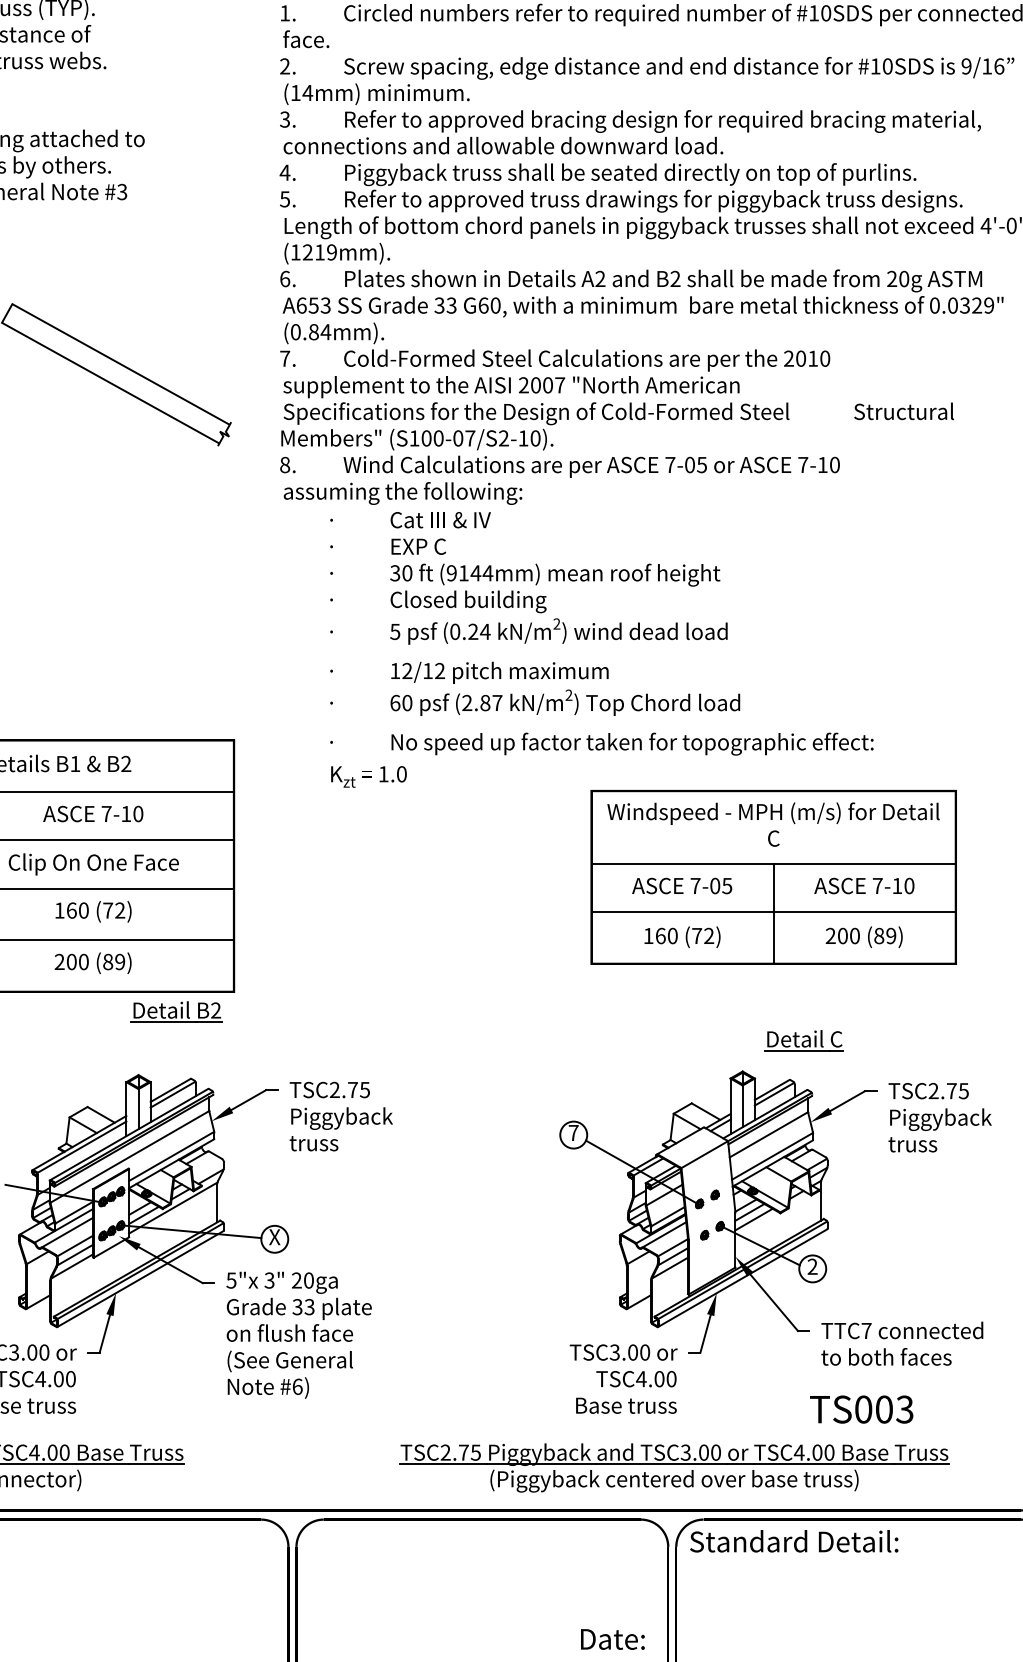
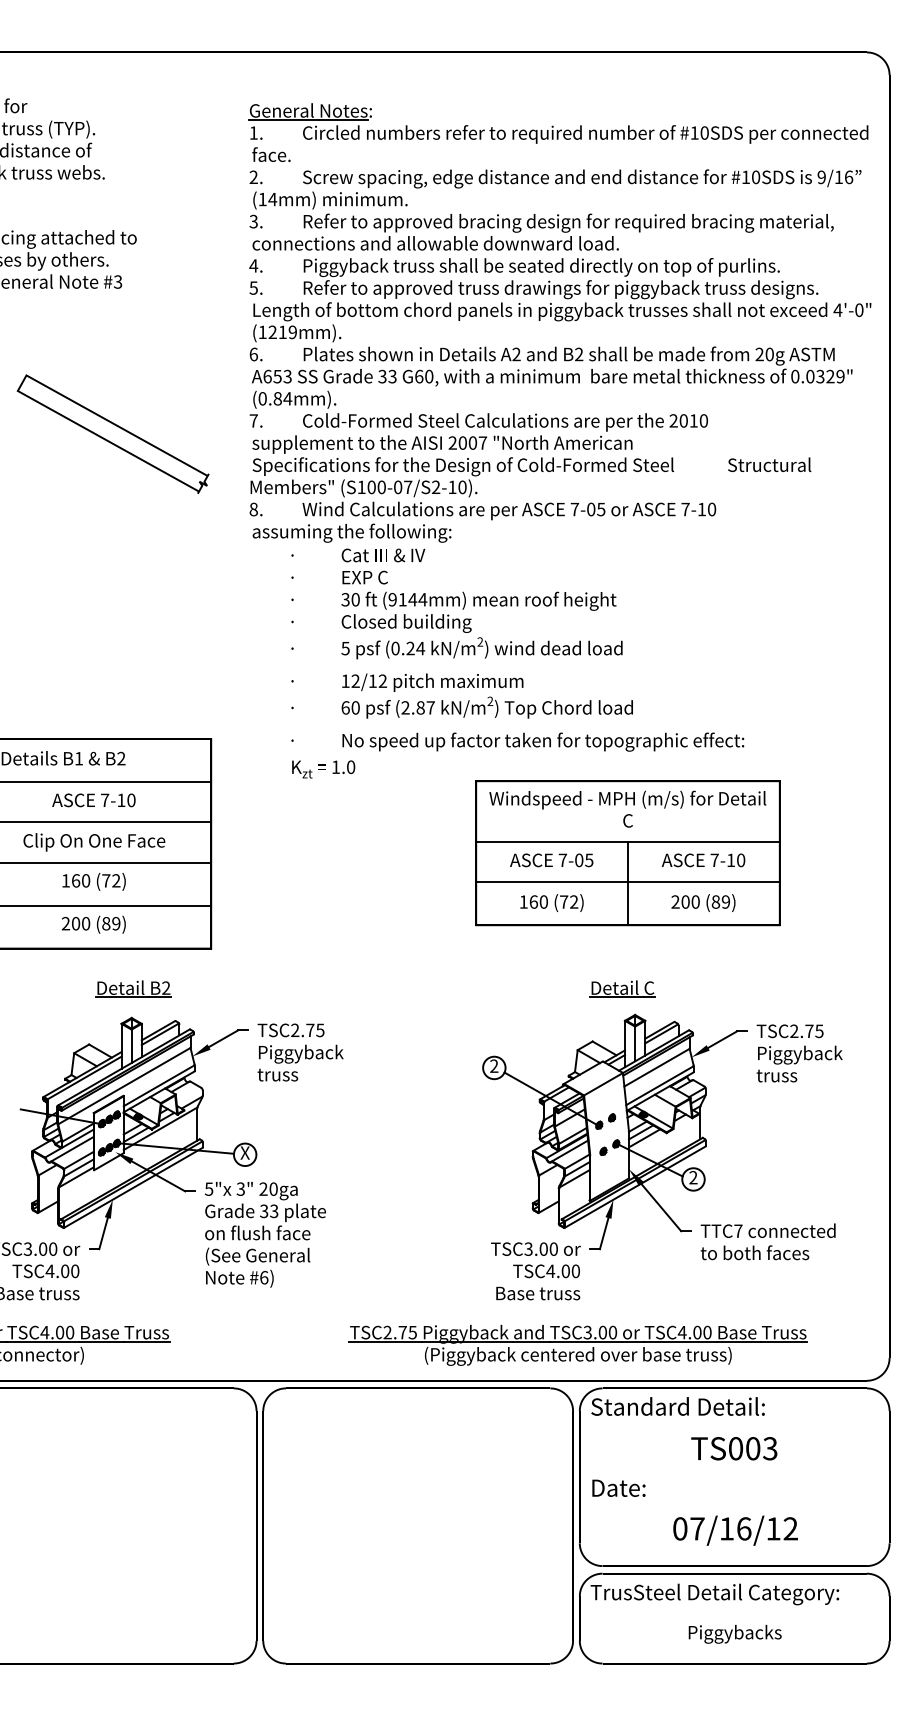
part: (773, 877) -> (627, 853), moved
part: (176, 1010) -> (133, 988), moved
part: (804, 1039) -> (622, 988), moved
text: (573, 1132) -> (494, 1065), 7 -> 2
text: (861, 1409) -> (734, 1448), moved
text: (612, 1638) -> (618, 1487), moved

